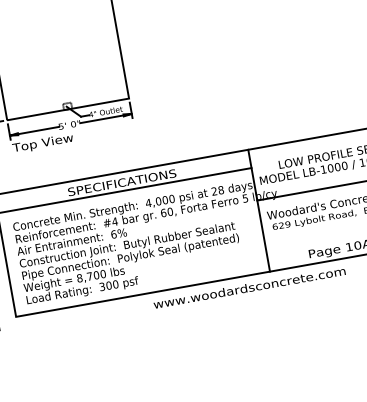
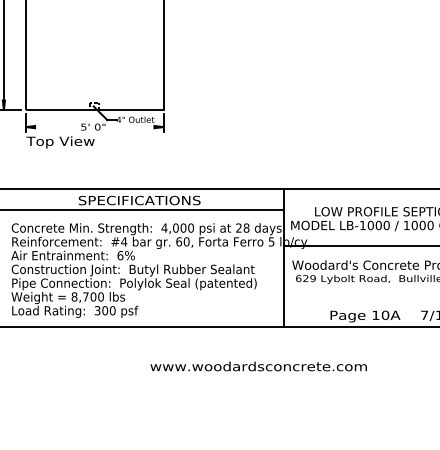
line: (106, 118) -> (134, 127), removed
line: (34, 131) -> (53, 127), removed
text: (249, 287) -> (258, 366), moved

